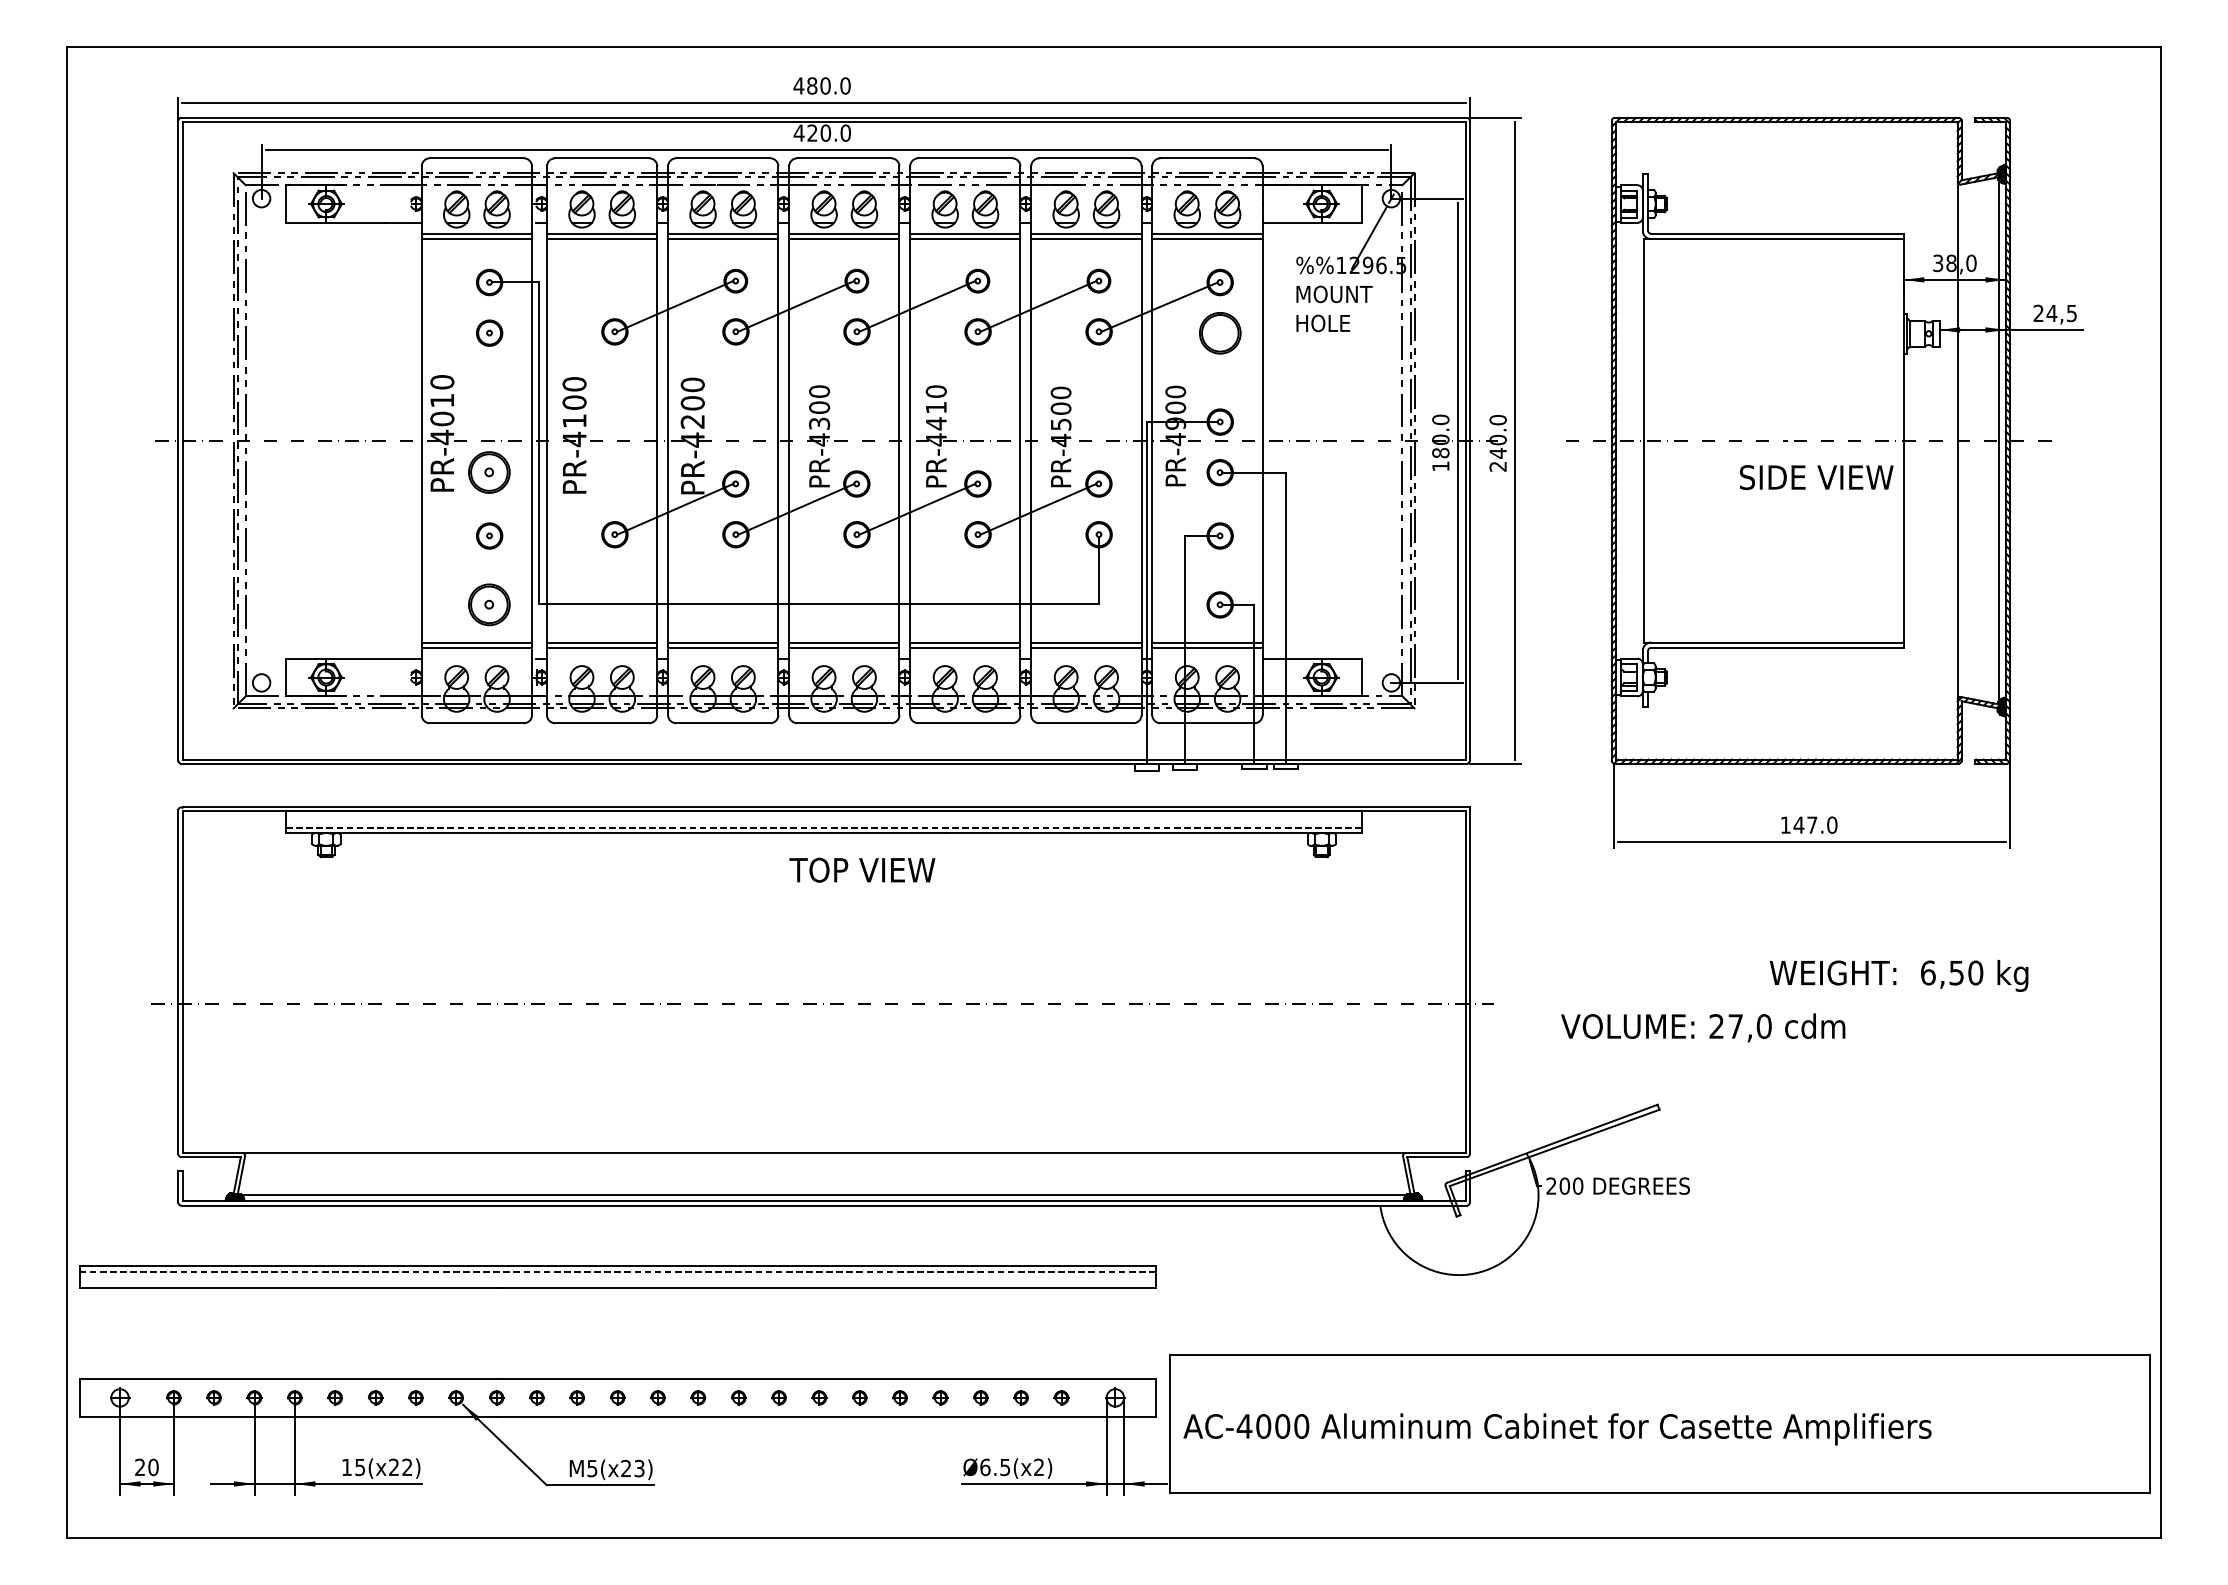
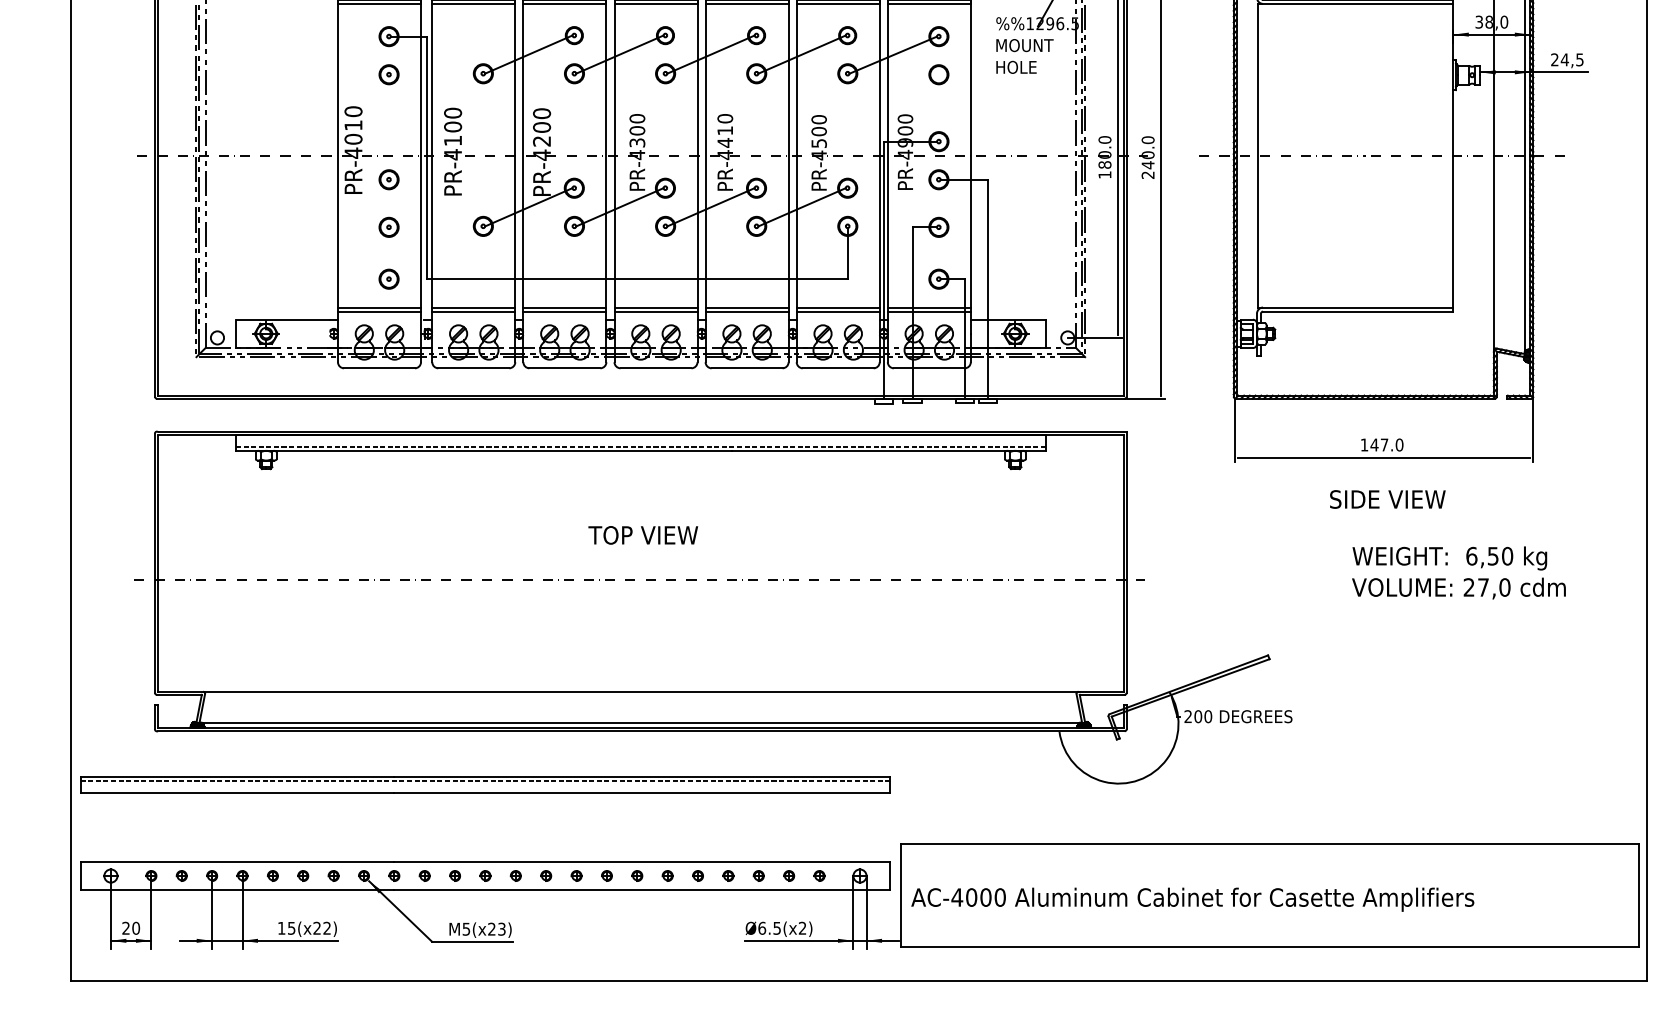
circle: (1219, 332) -> (938, 74), size x0.62
part: (489, 472) -> (389, 179), size x0.62
text: (1816, 477) -> (1387, 499), moved
part: (489, 604) -> (389, 278), size x0.62
text: (862, 869) -> (643, 534), moved
text: (1703, 1027) -> (1459, 588), moved

